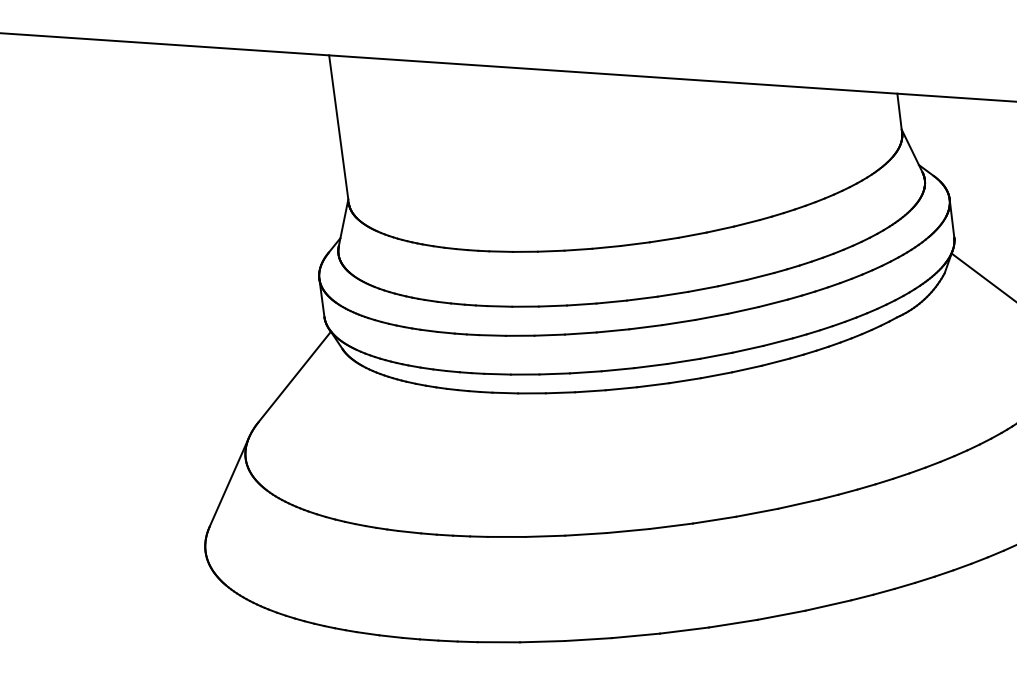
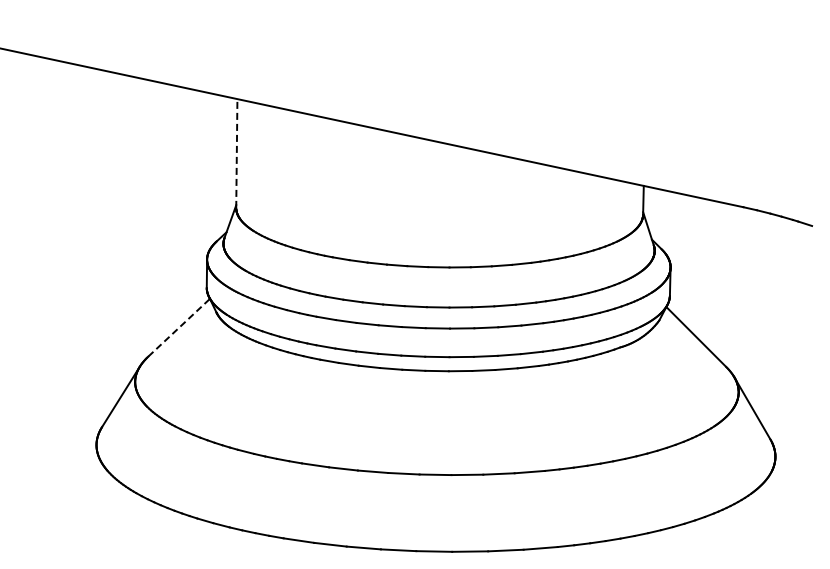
line: (338, 129) -> (236, 153), solid -> dashed
line: (295, 376) -> (179, 327), solid -> dashed

